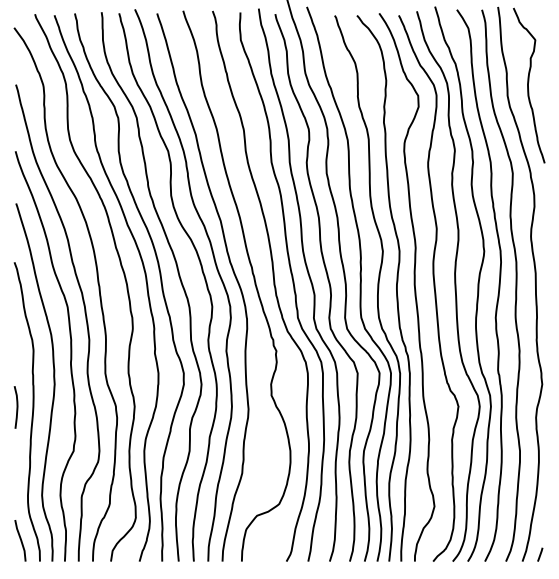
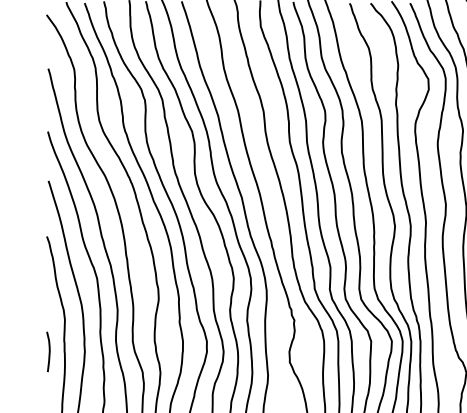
curve: (16, 407) -> (48, 351), moved

